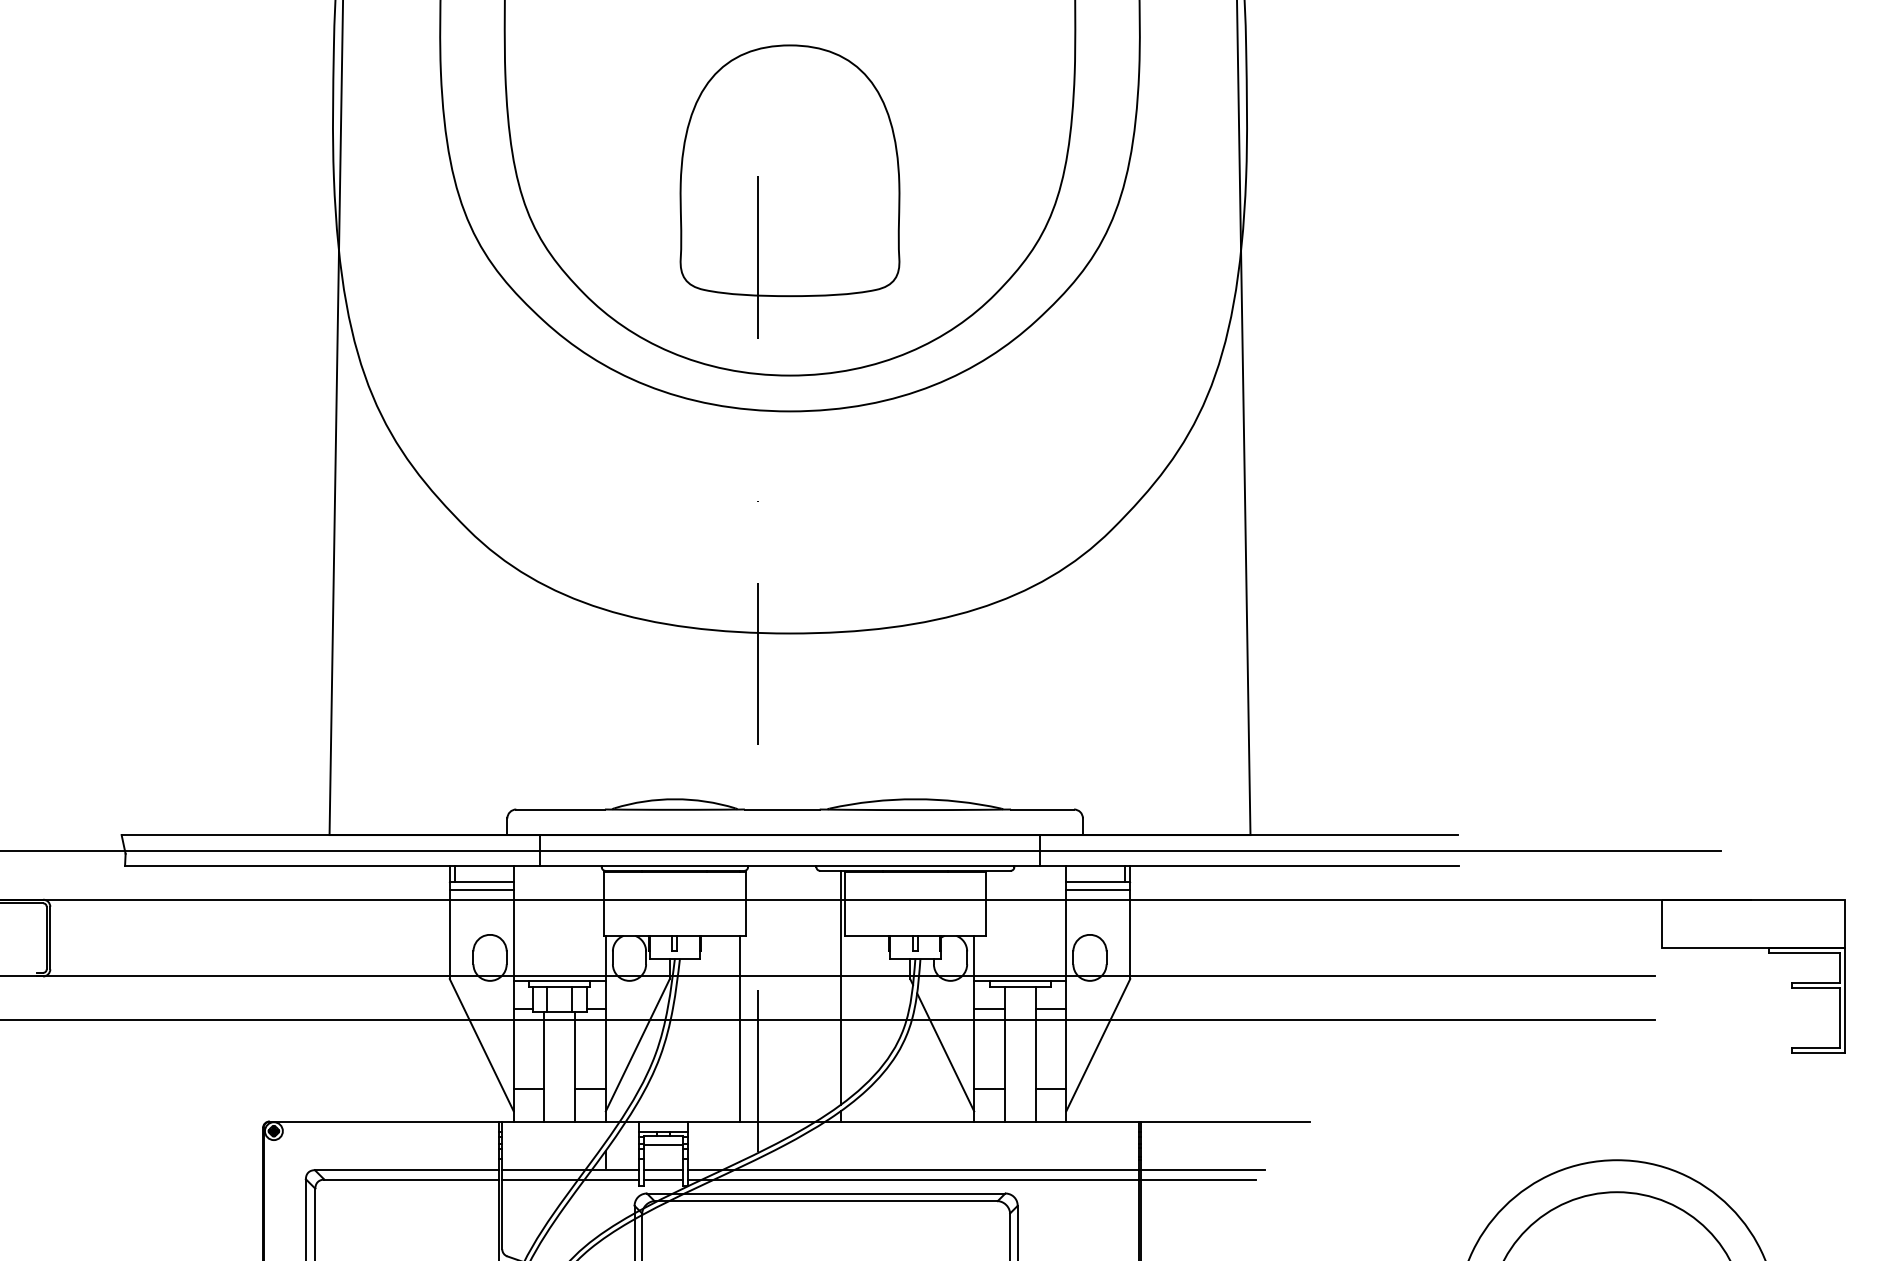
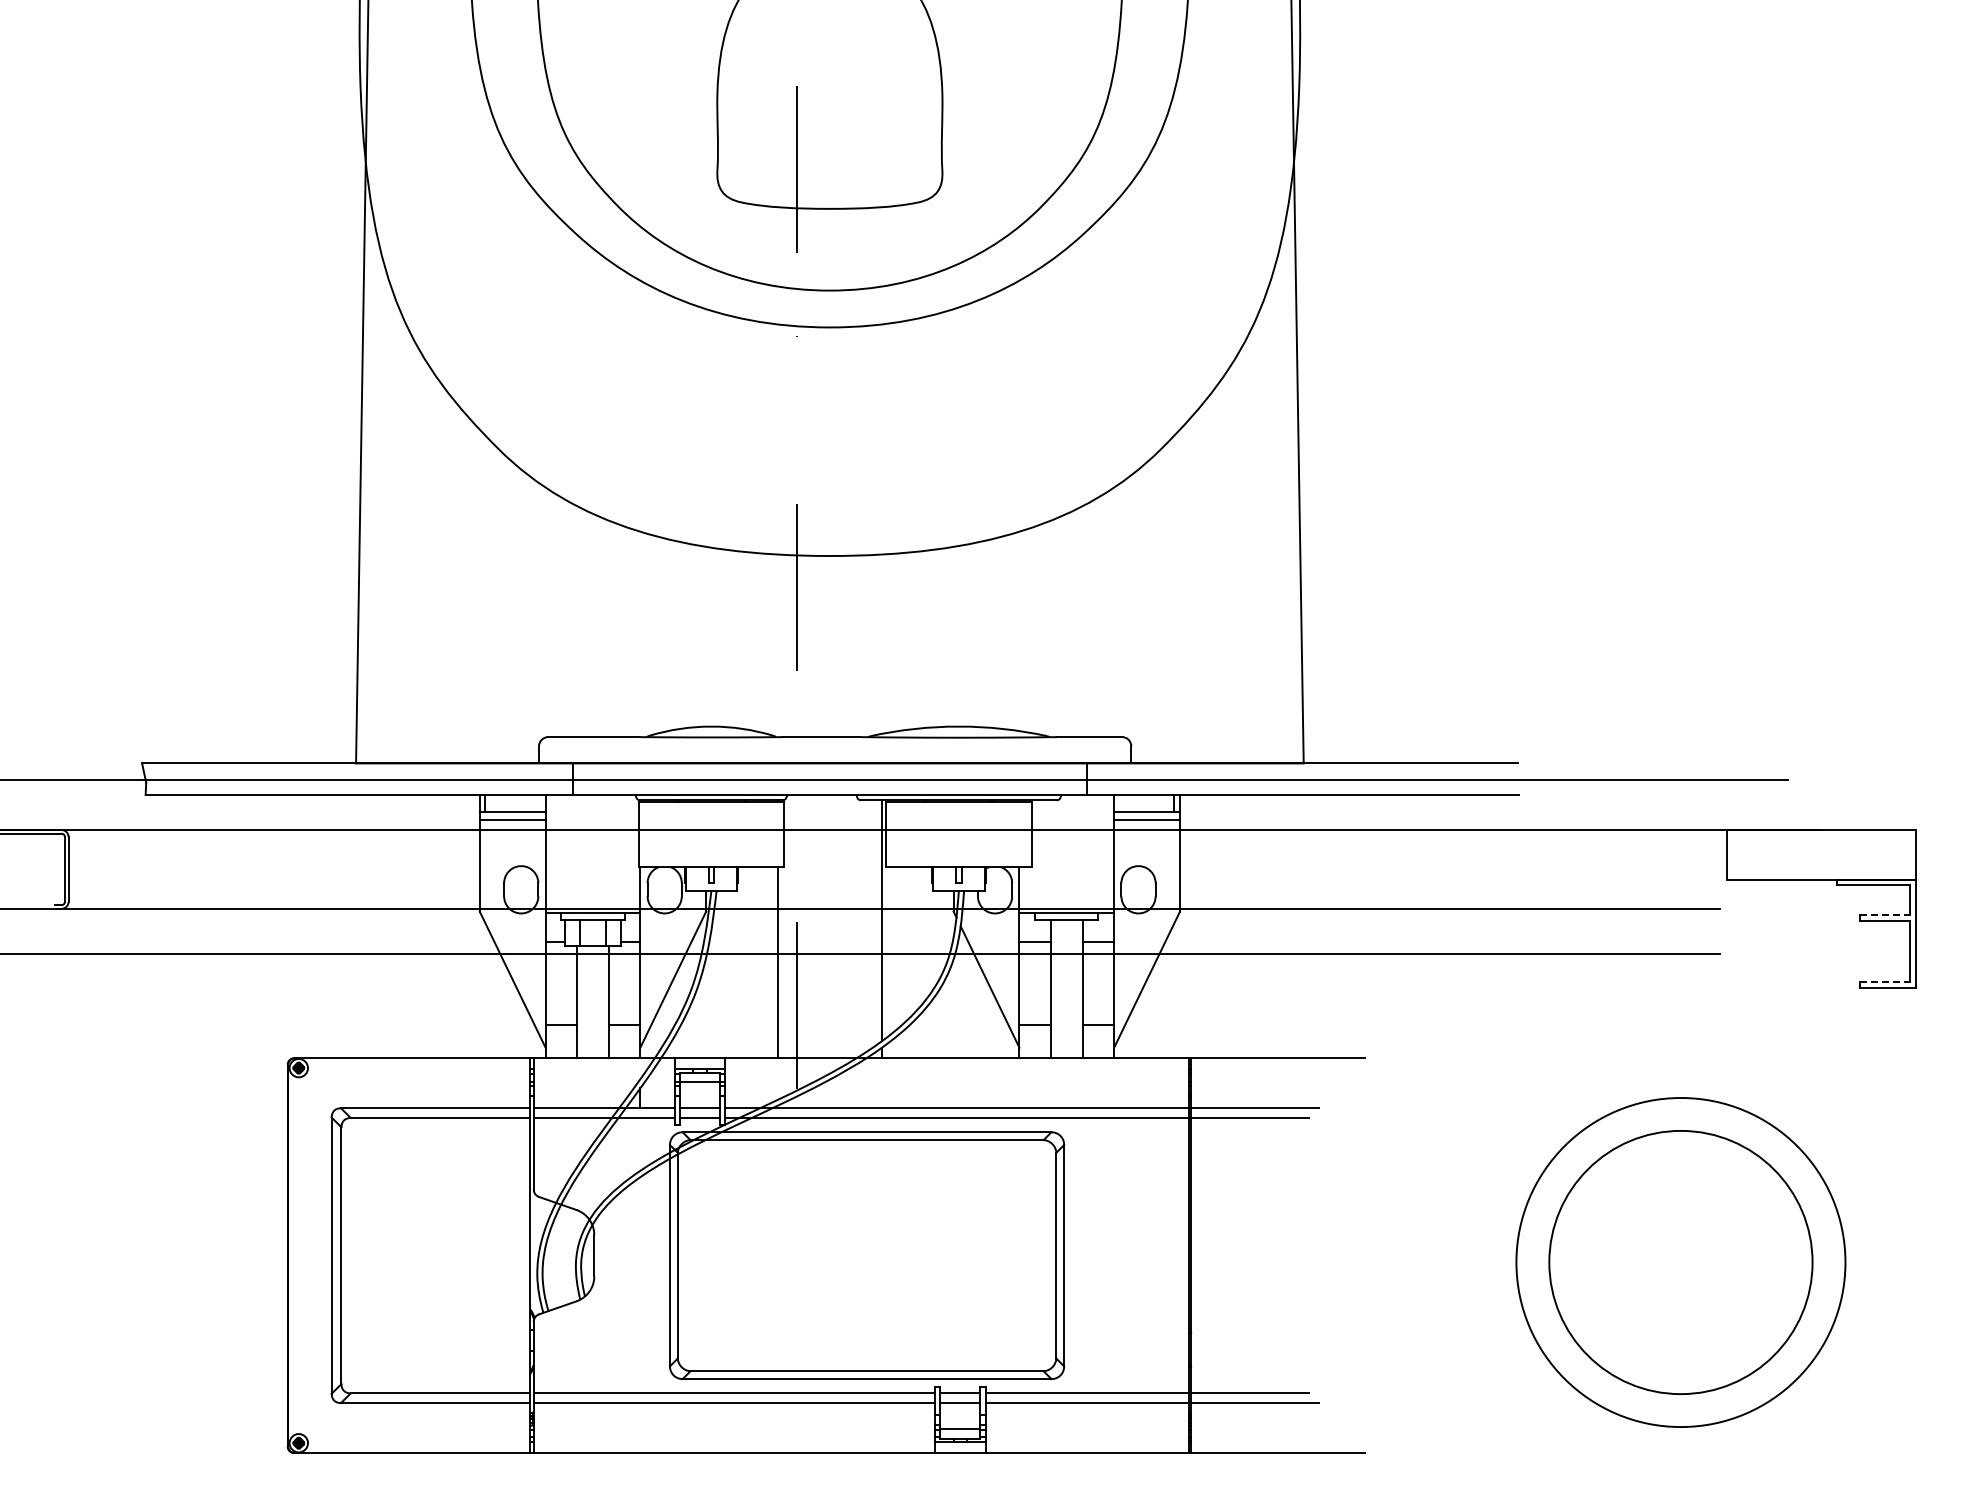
line: (1815, 982) -> (1885, 915), solid -> dashed
line: (1815, 1047) -> (1885, 982), solid -> dashed

